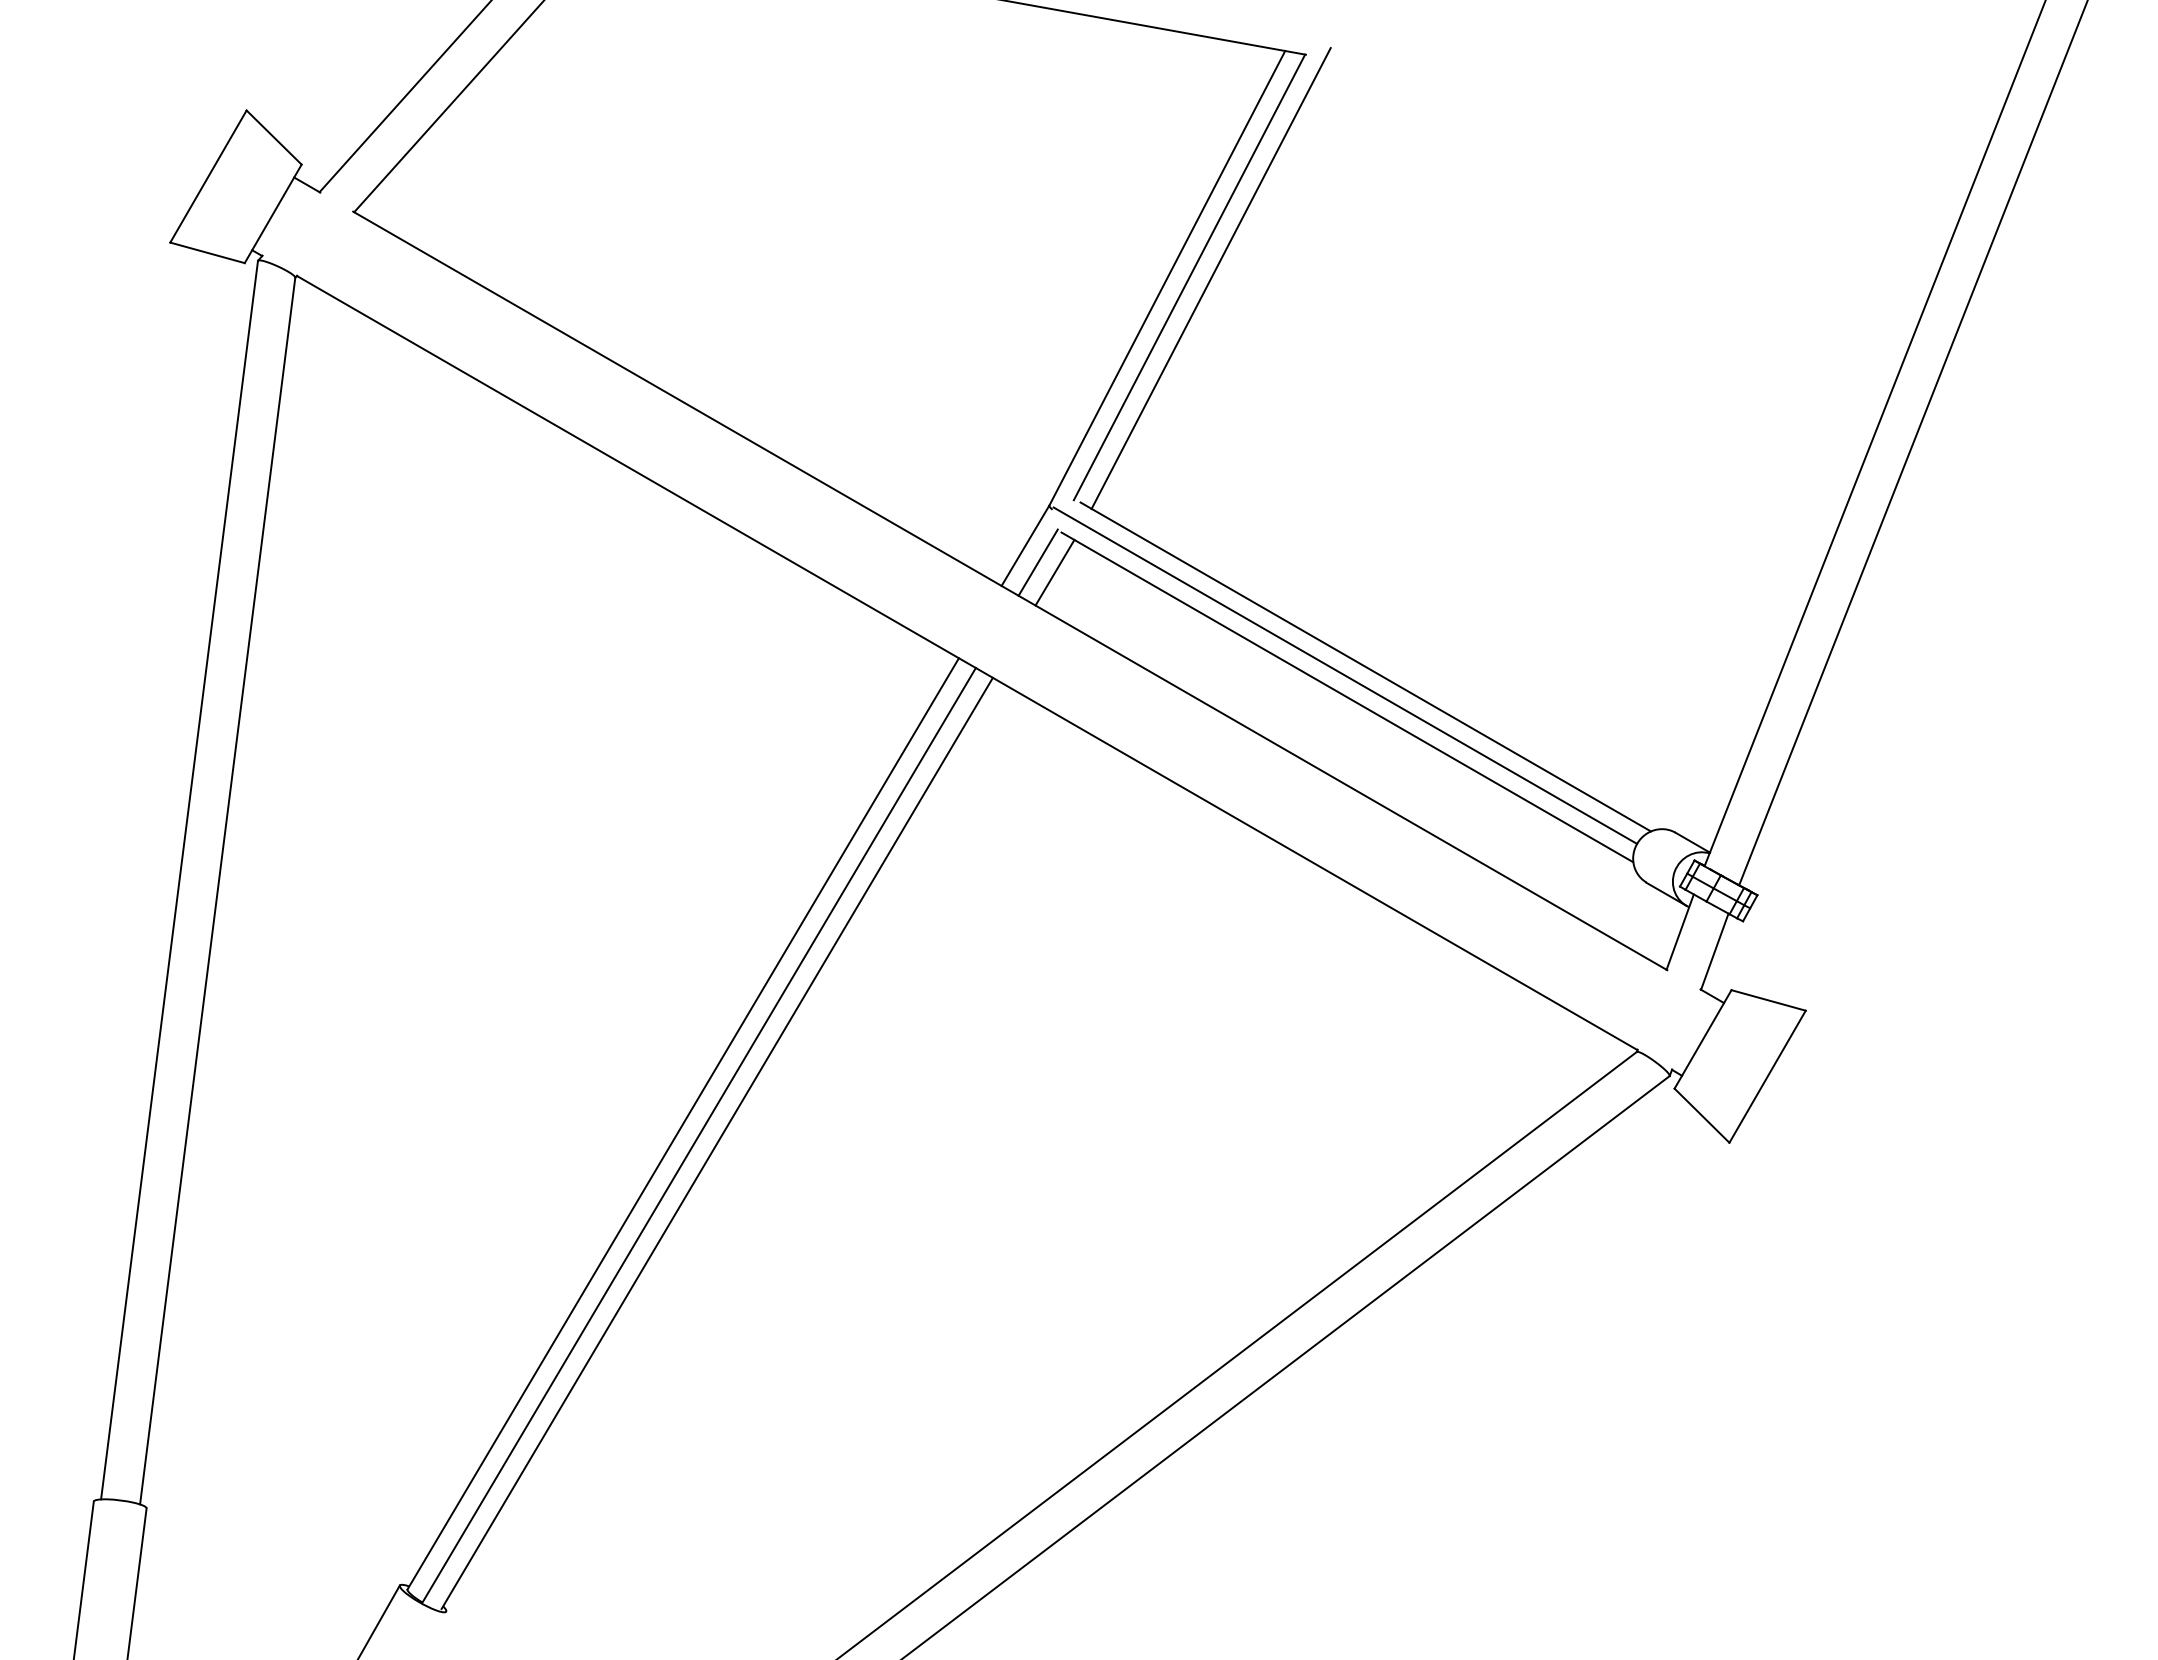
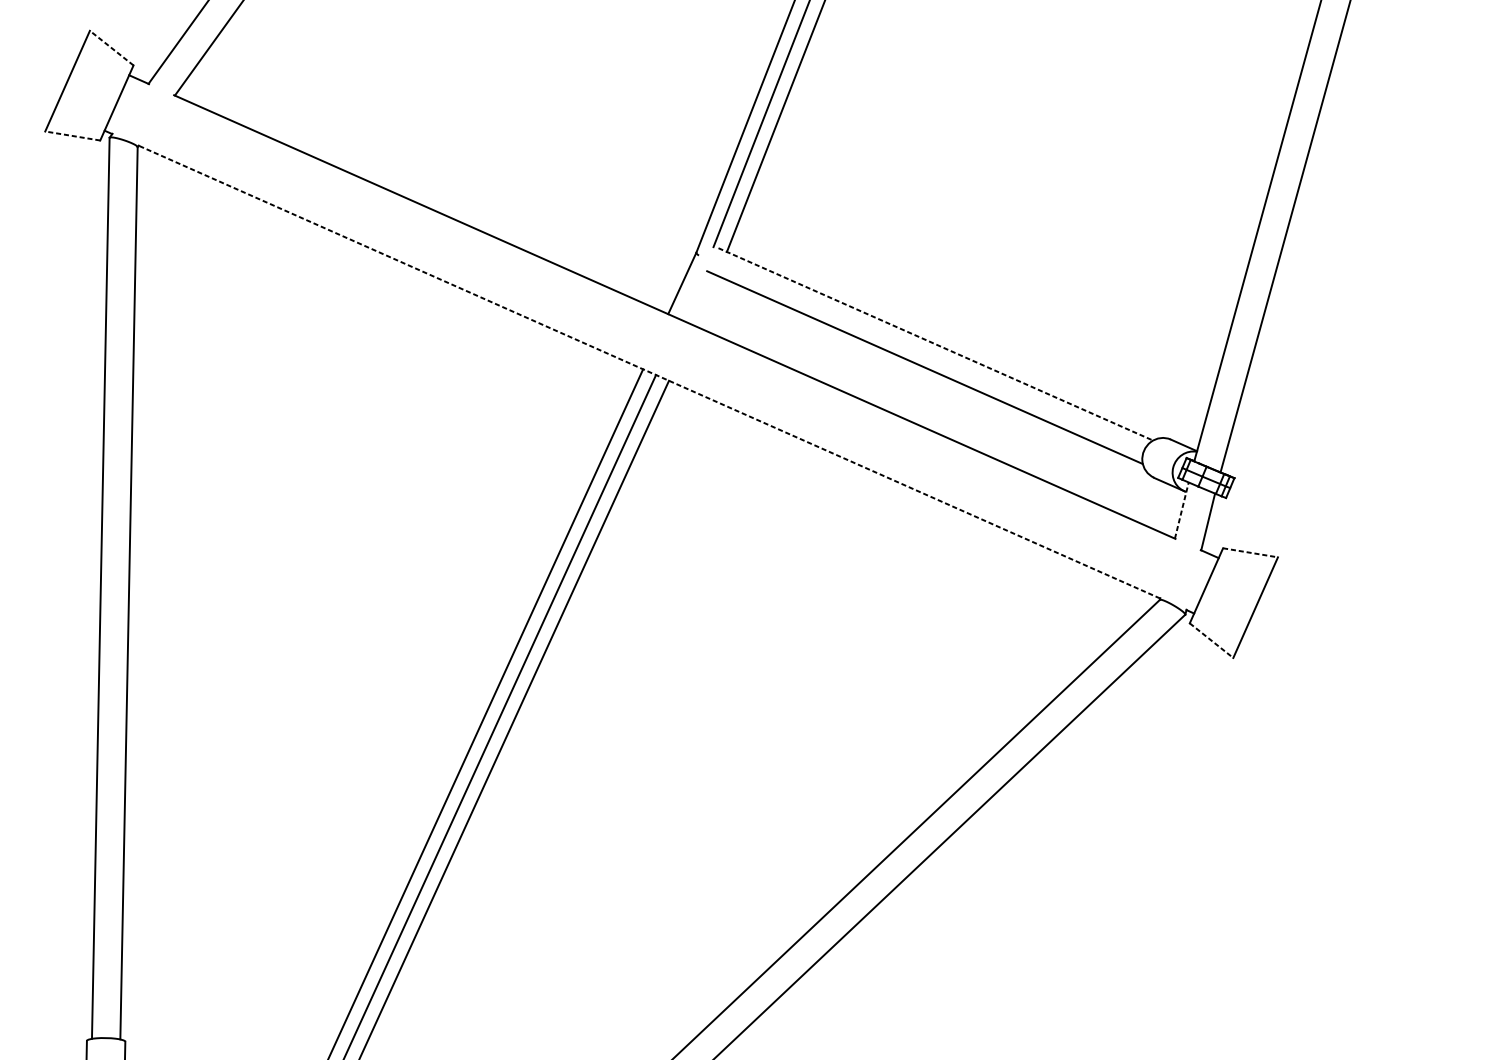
line: (274, 137) -> (111, 48), solid -> dashed
line: (207, 252) -> (72, 135), solid -> dashed
line: (1037, 562) -> (692, 294), removed
line: (1054, 572) -> (705, 300), removed
line: (967, 663) -> (649, 372), solid -> dashed
line: (1366, 667) -> (936, 344), solid -> dashed
line: (1345, 675) -> (921, 352), removed
line: (1680, 931) -> (1181, 510), solid -> dashed
line: (1768, 1000) -> (1250, 552), solid -> dashed
line: (1702, 1115) -> (1211, 640), solid -> dashed

